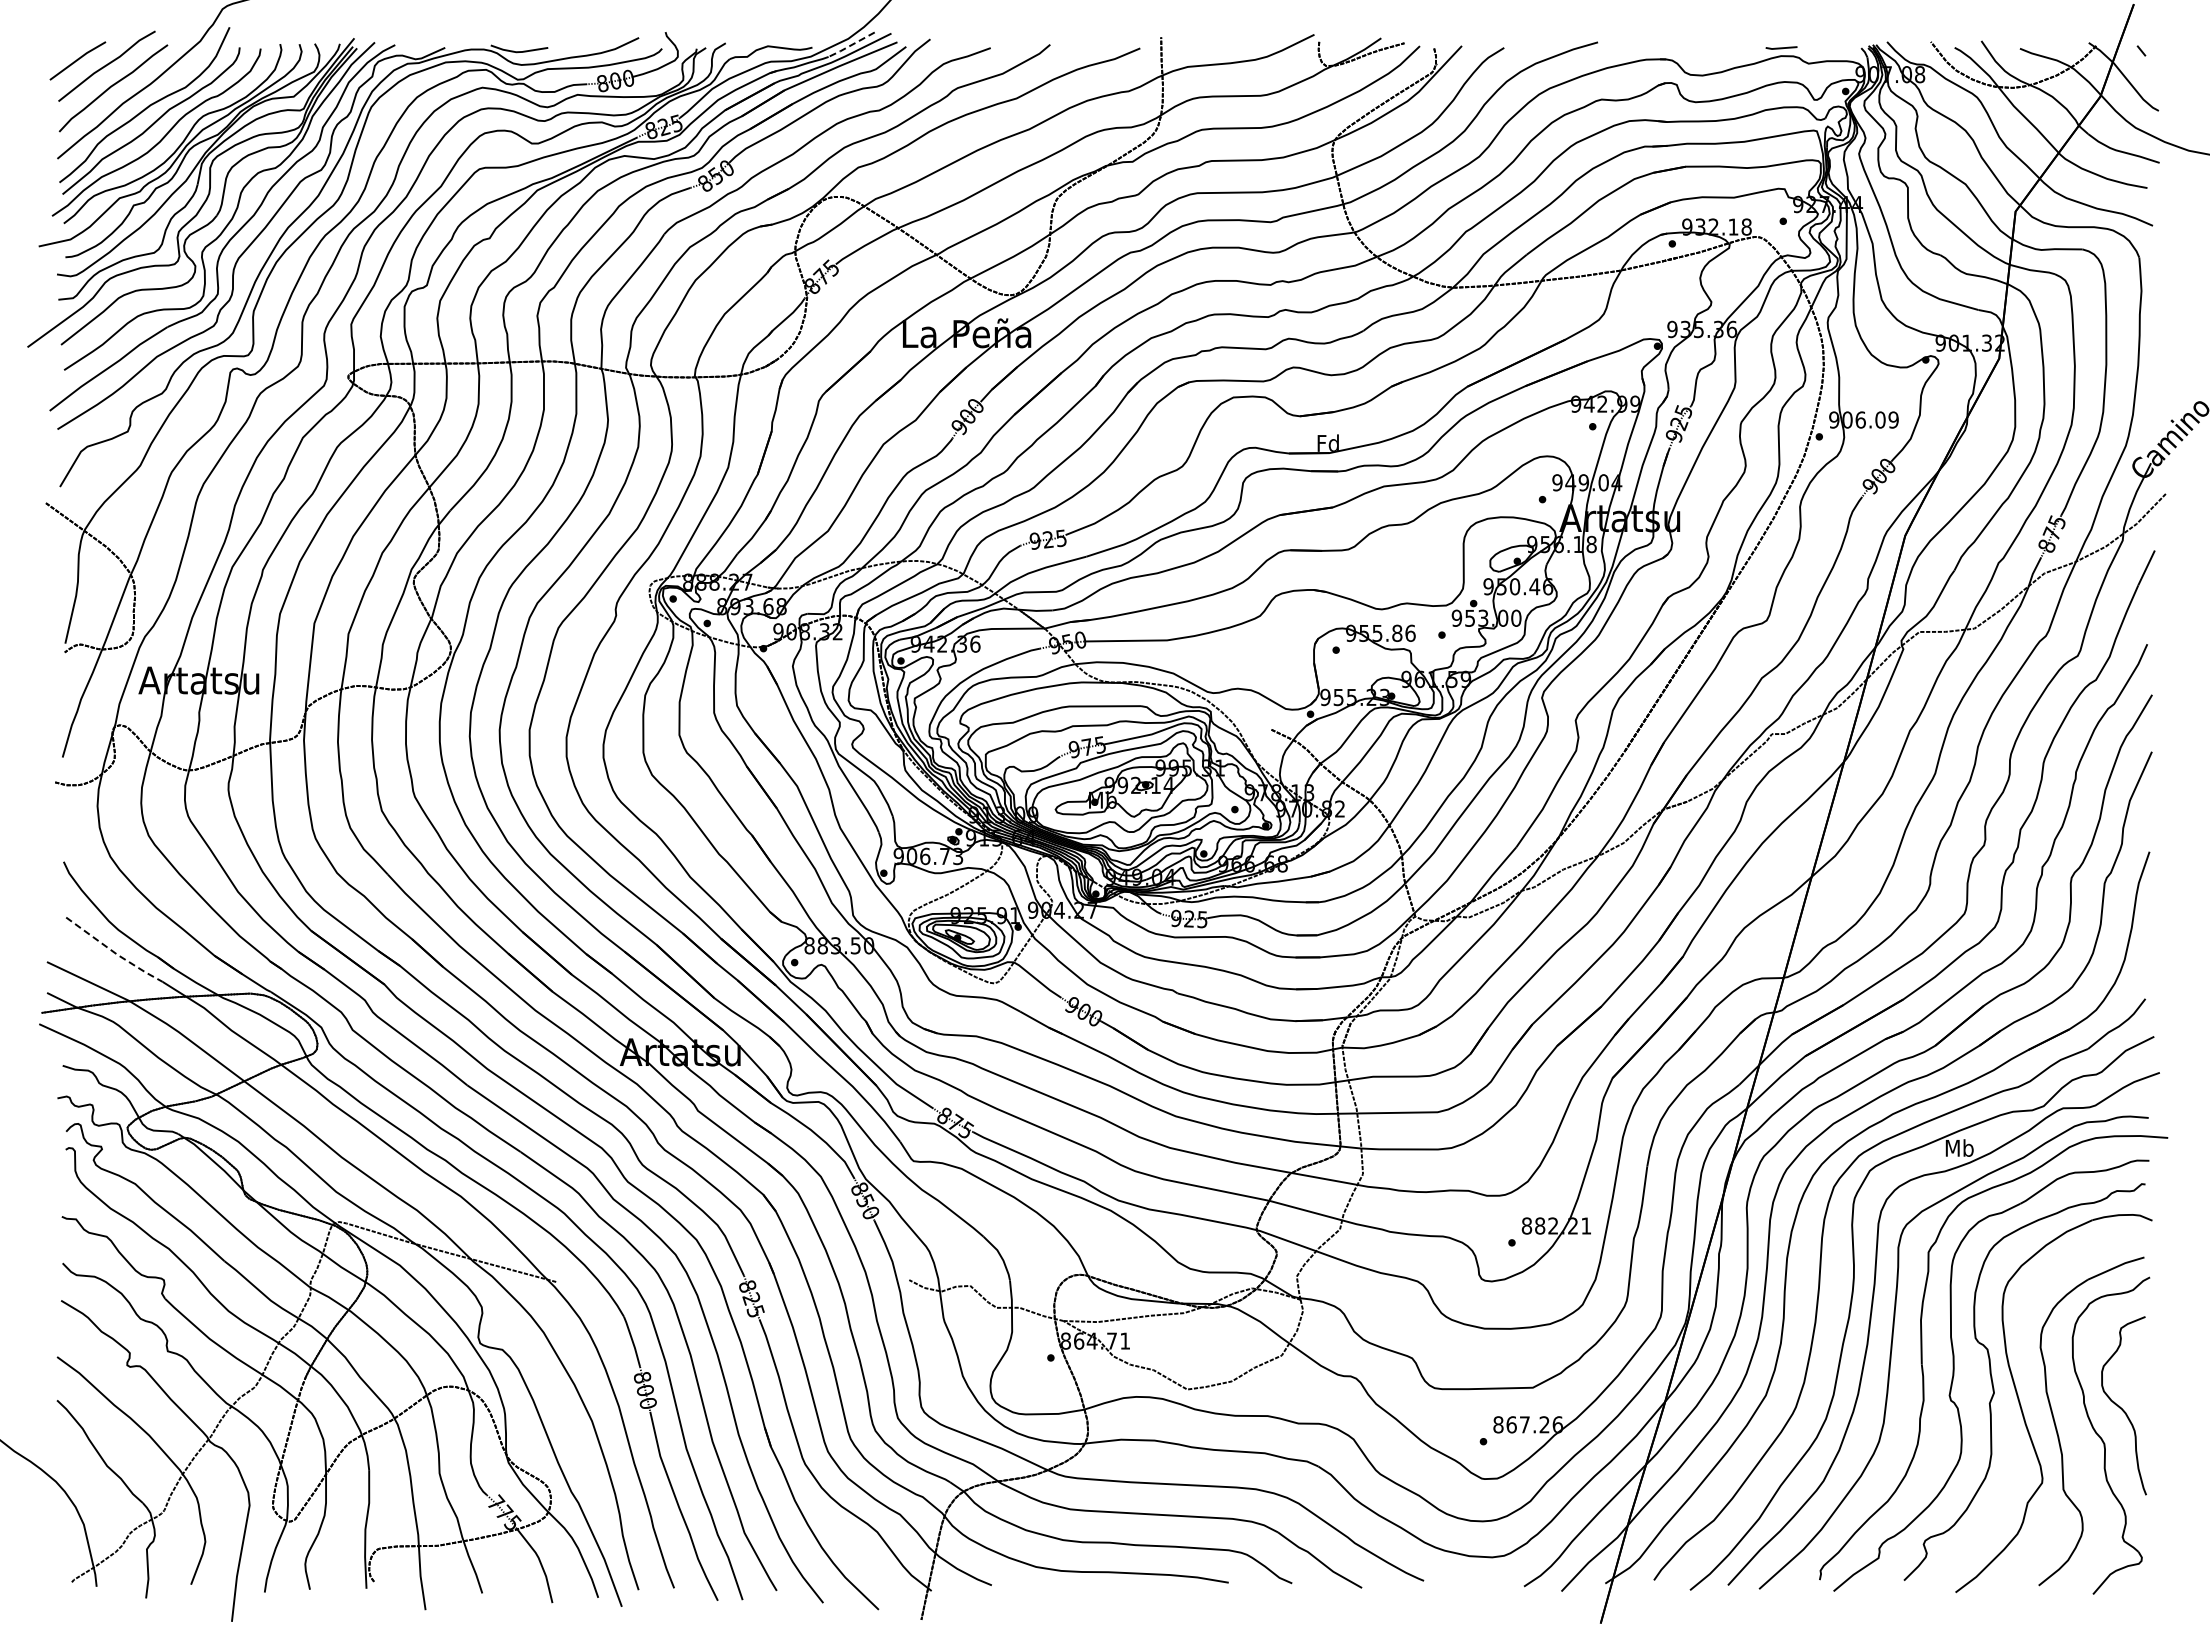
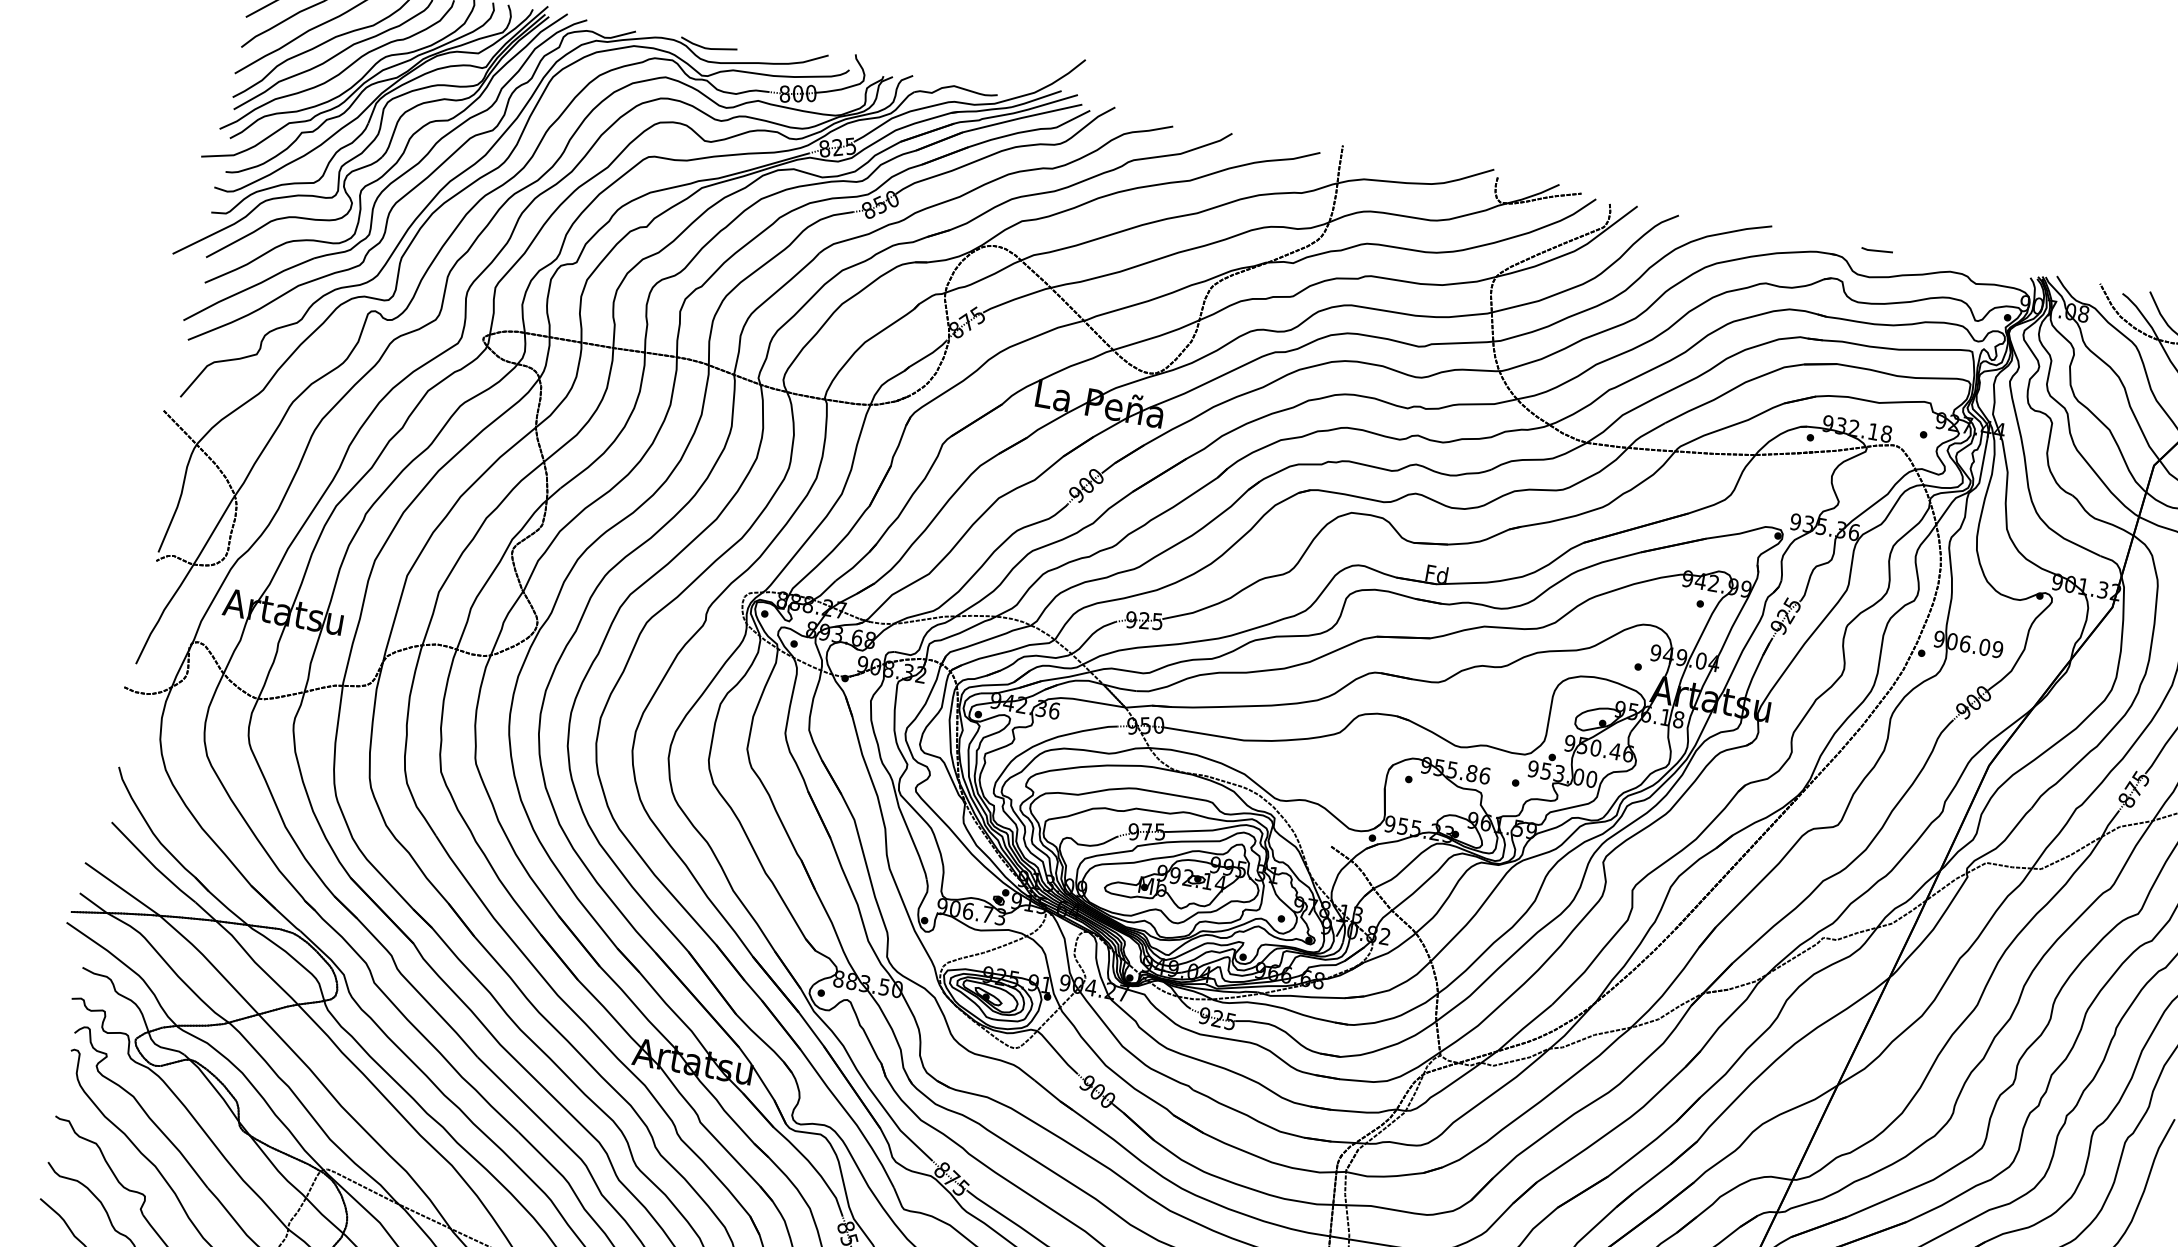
line: (851, 45) -> (1036, 99), dashed -> solid
line: (1781, 47) -> (1877, 250), moved
line: (114, 952) -> (153, 865), dashed -> solid

